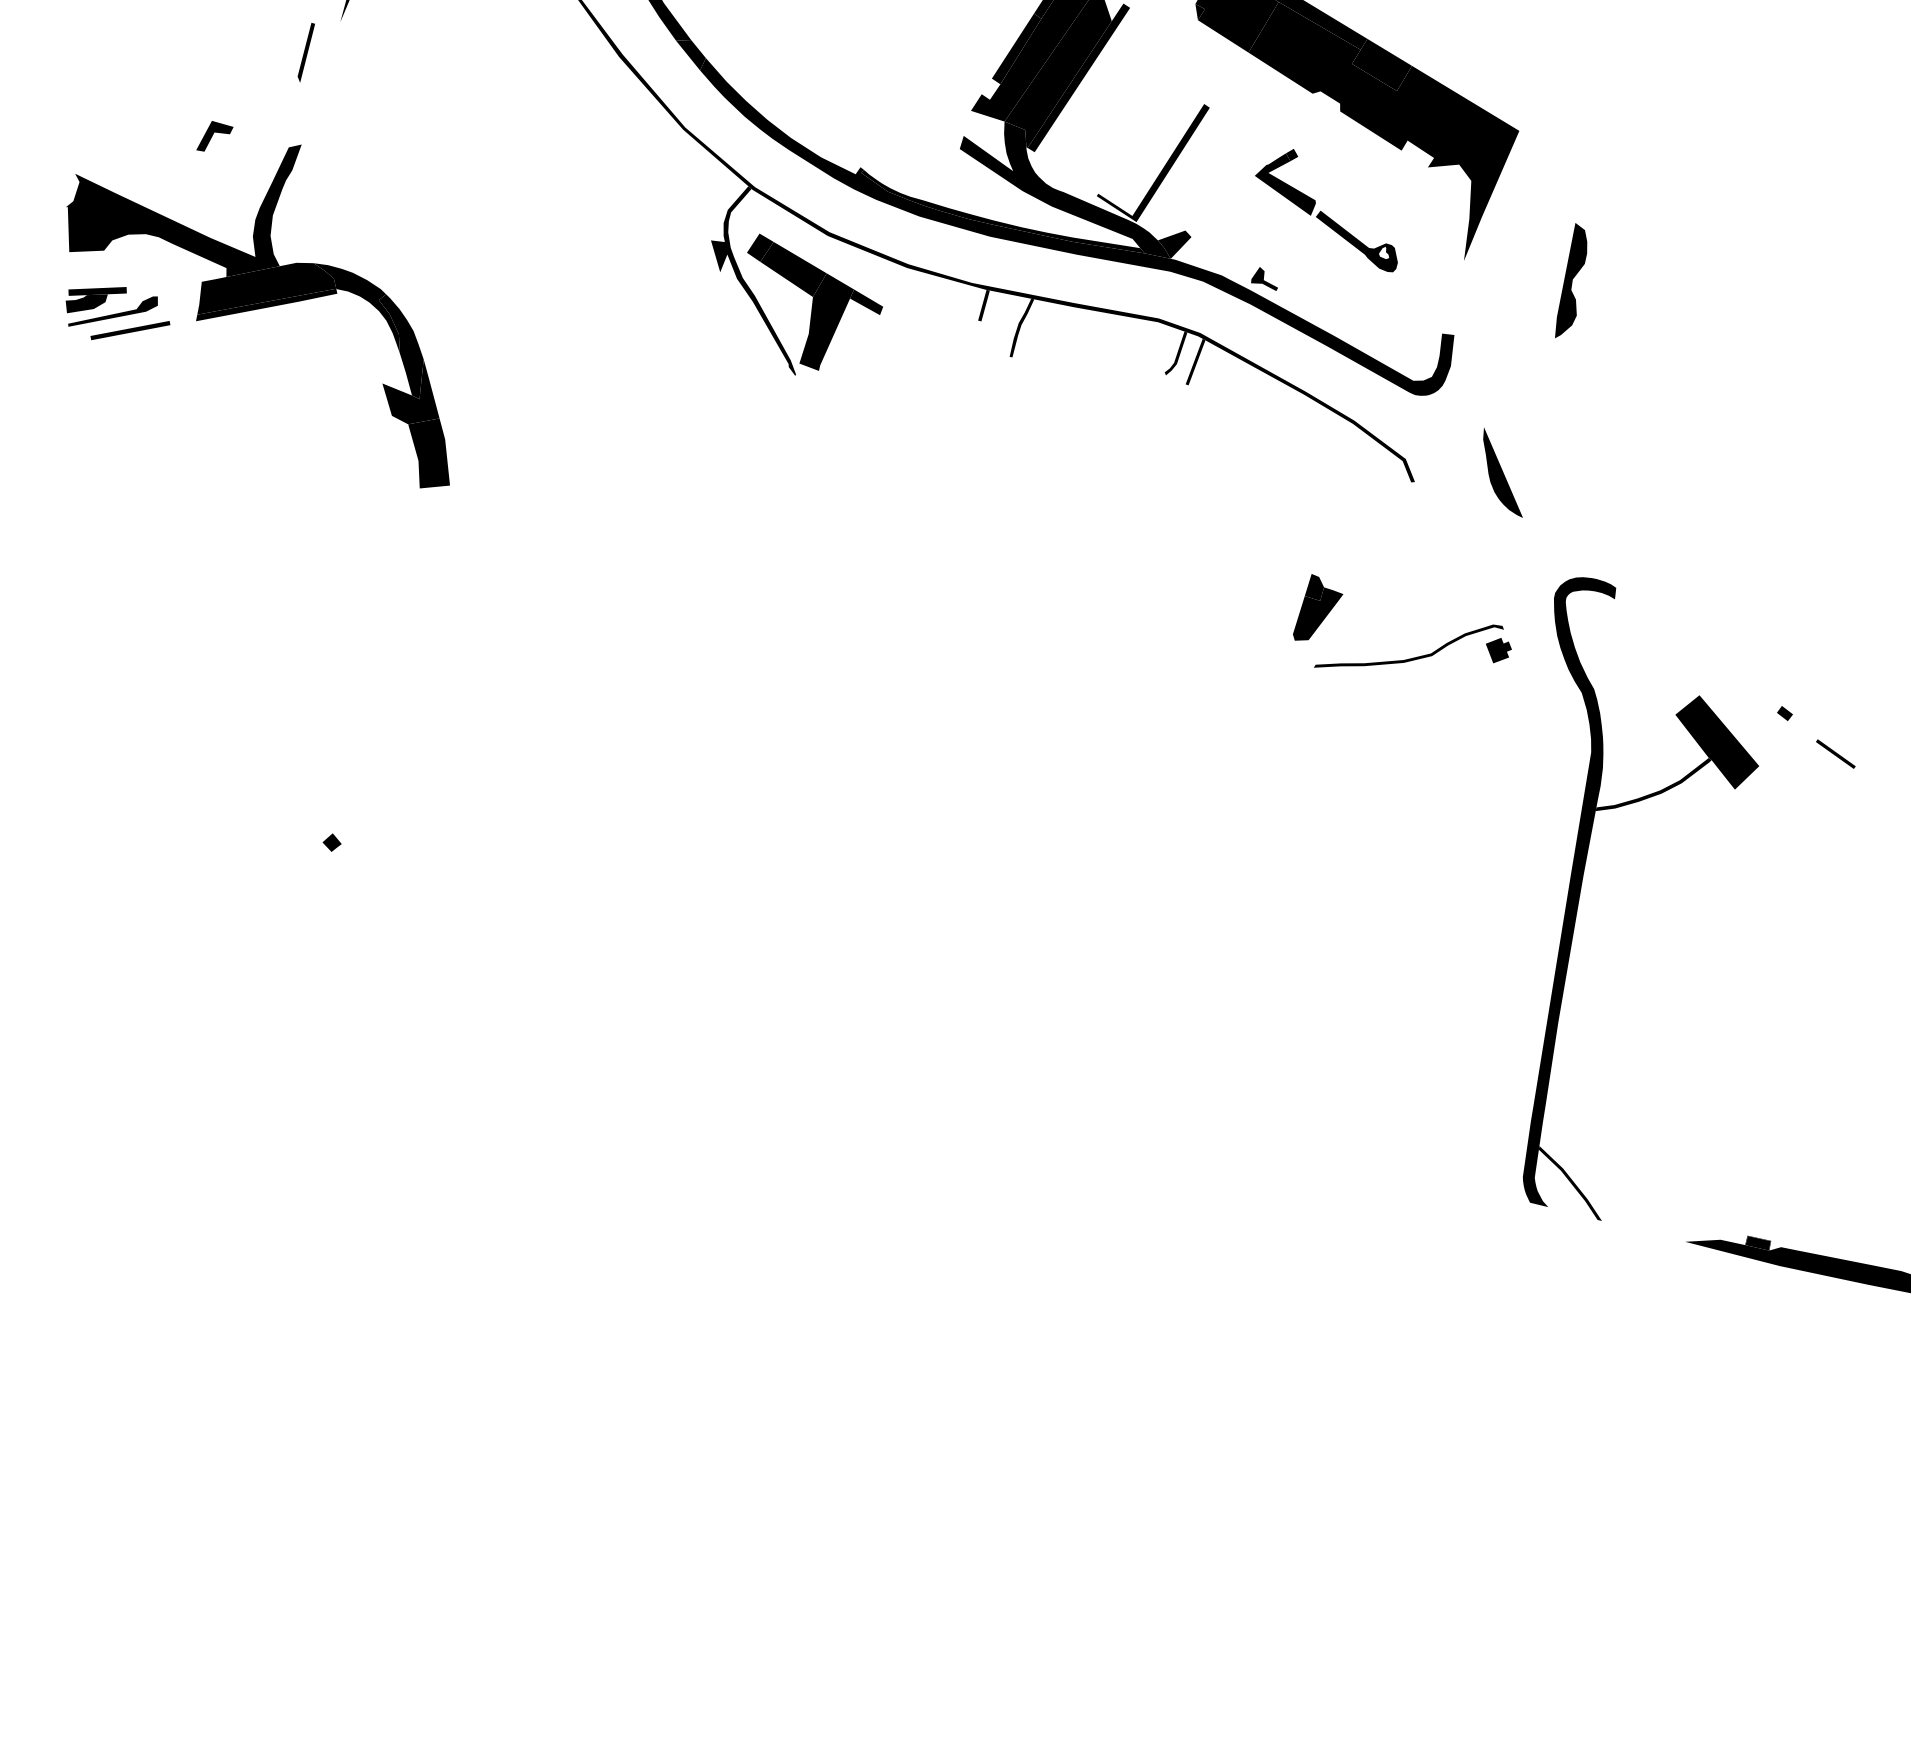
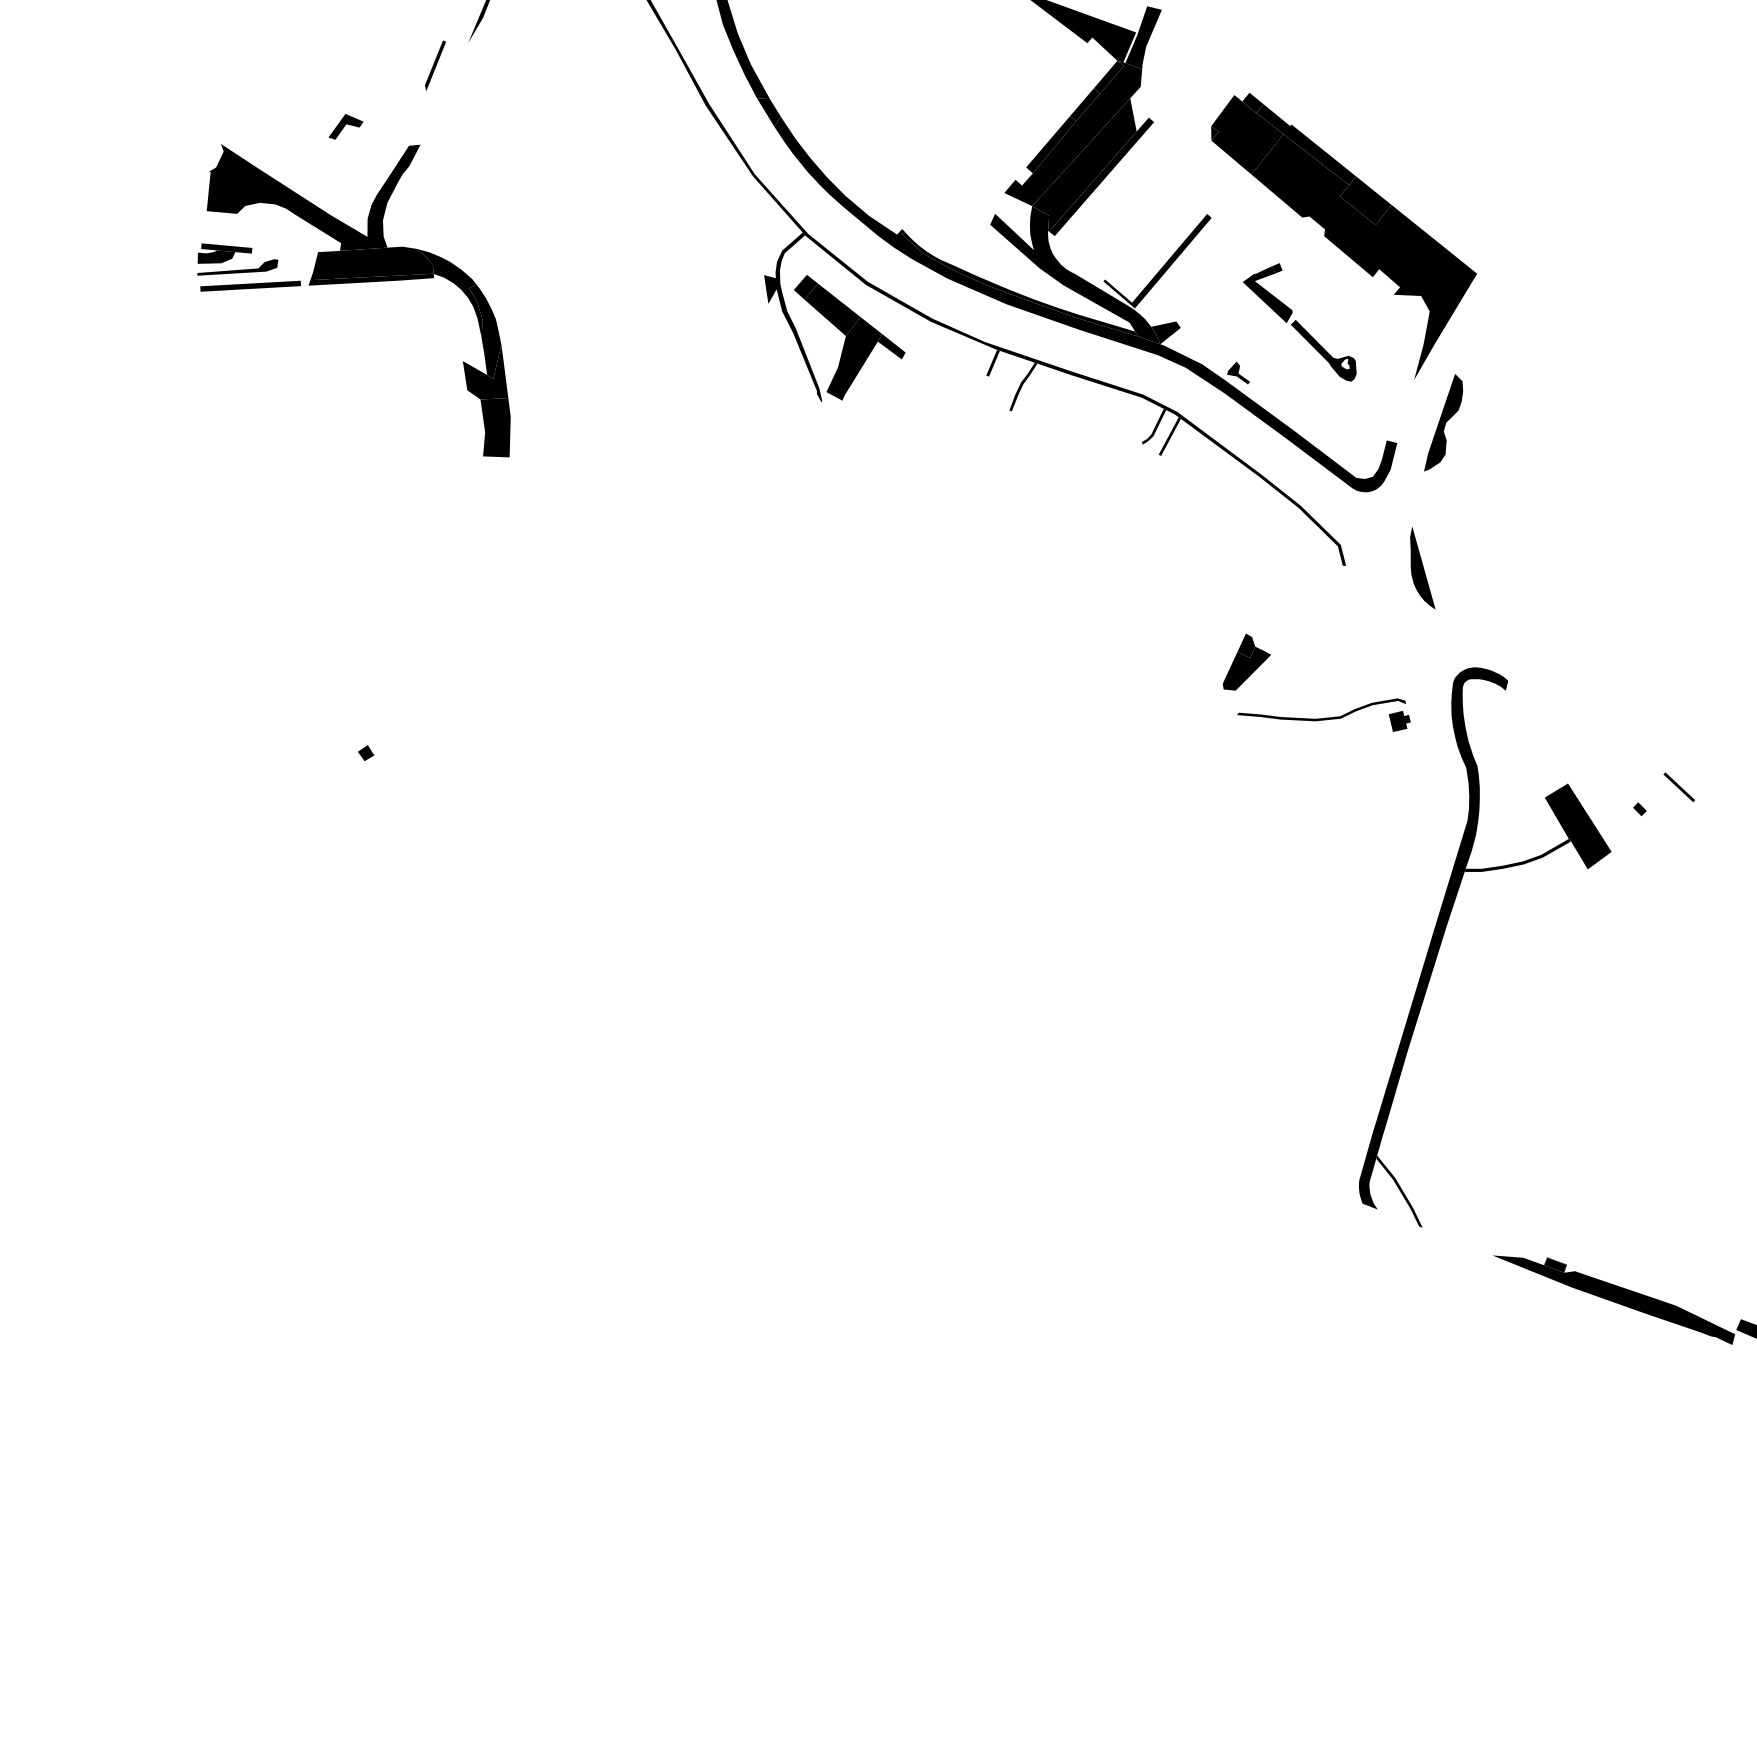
part: (1569, 279) -> (1443, 422), moved
part: (130, 329) -> (250, 285), size x1.43
line: (1834, 753) -> (1678, 786), moved

